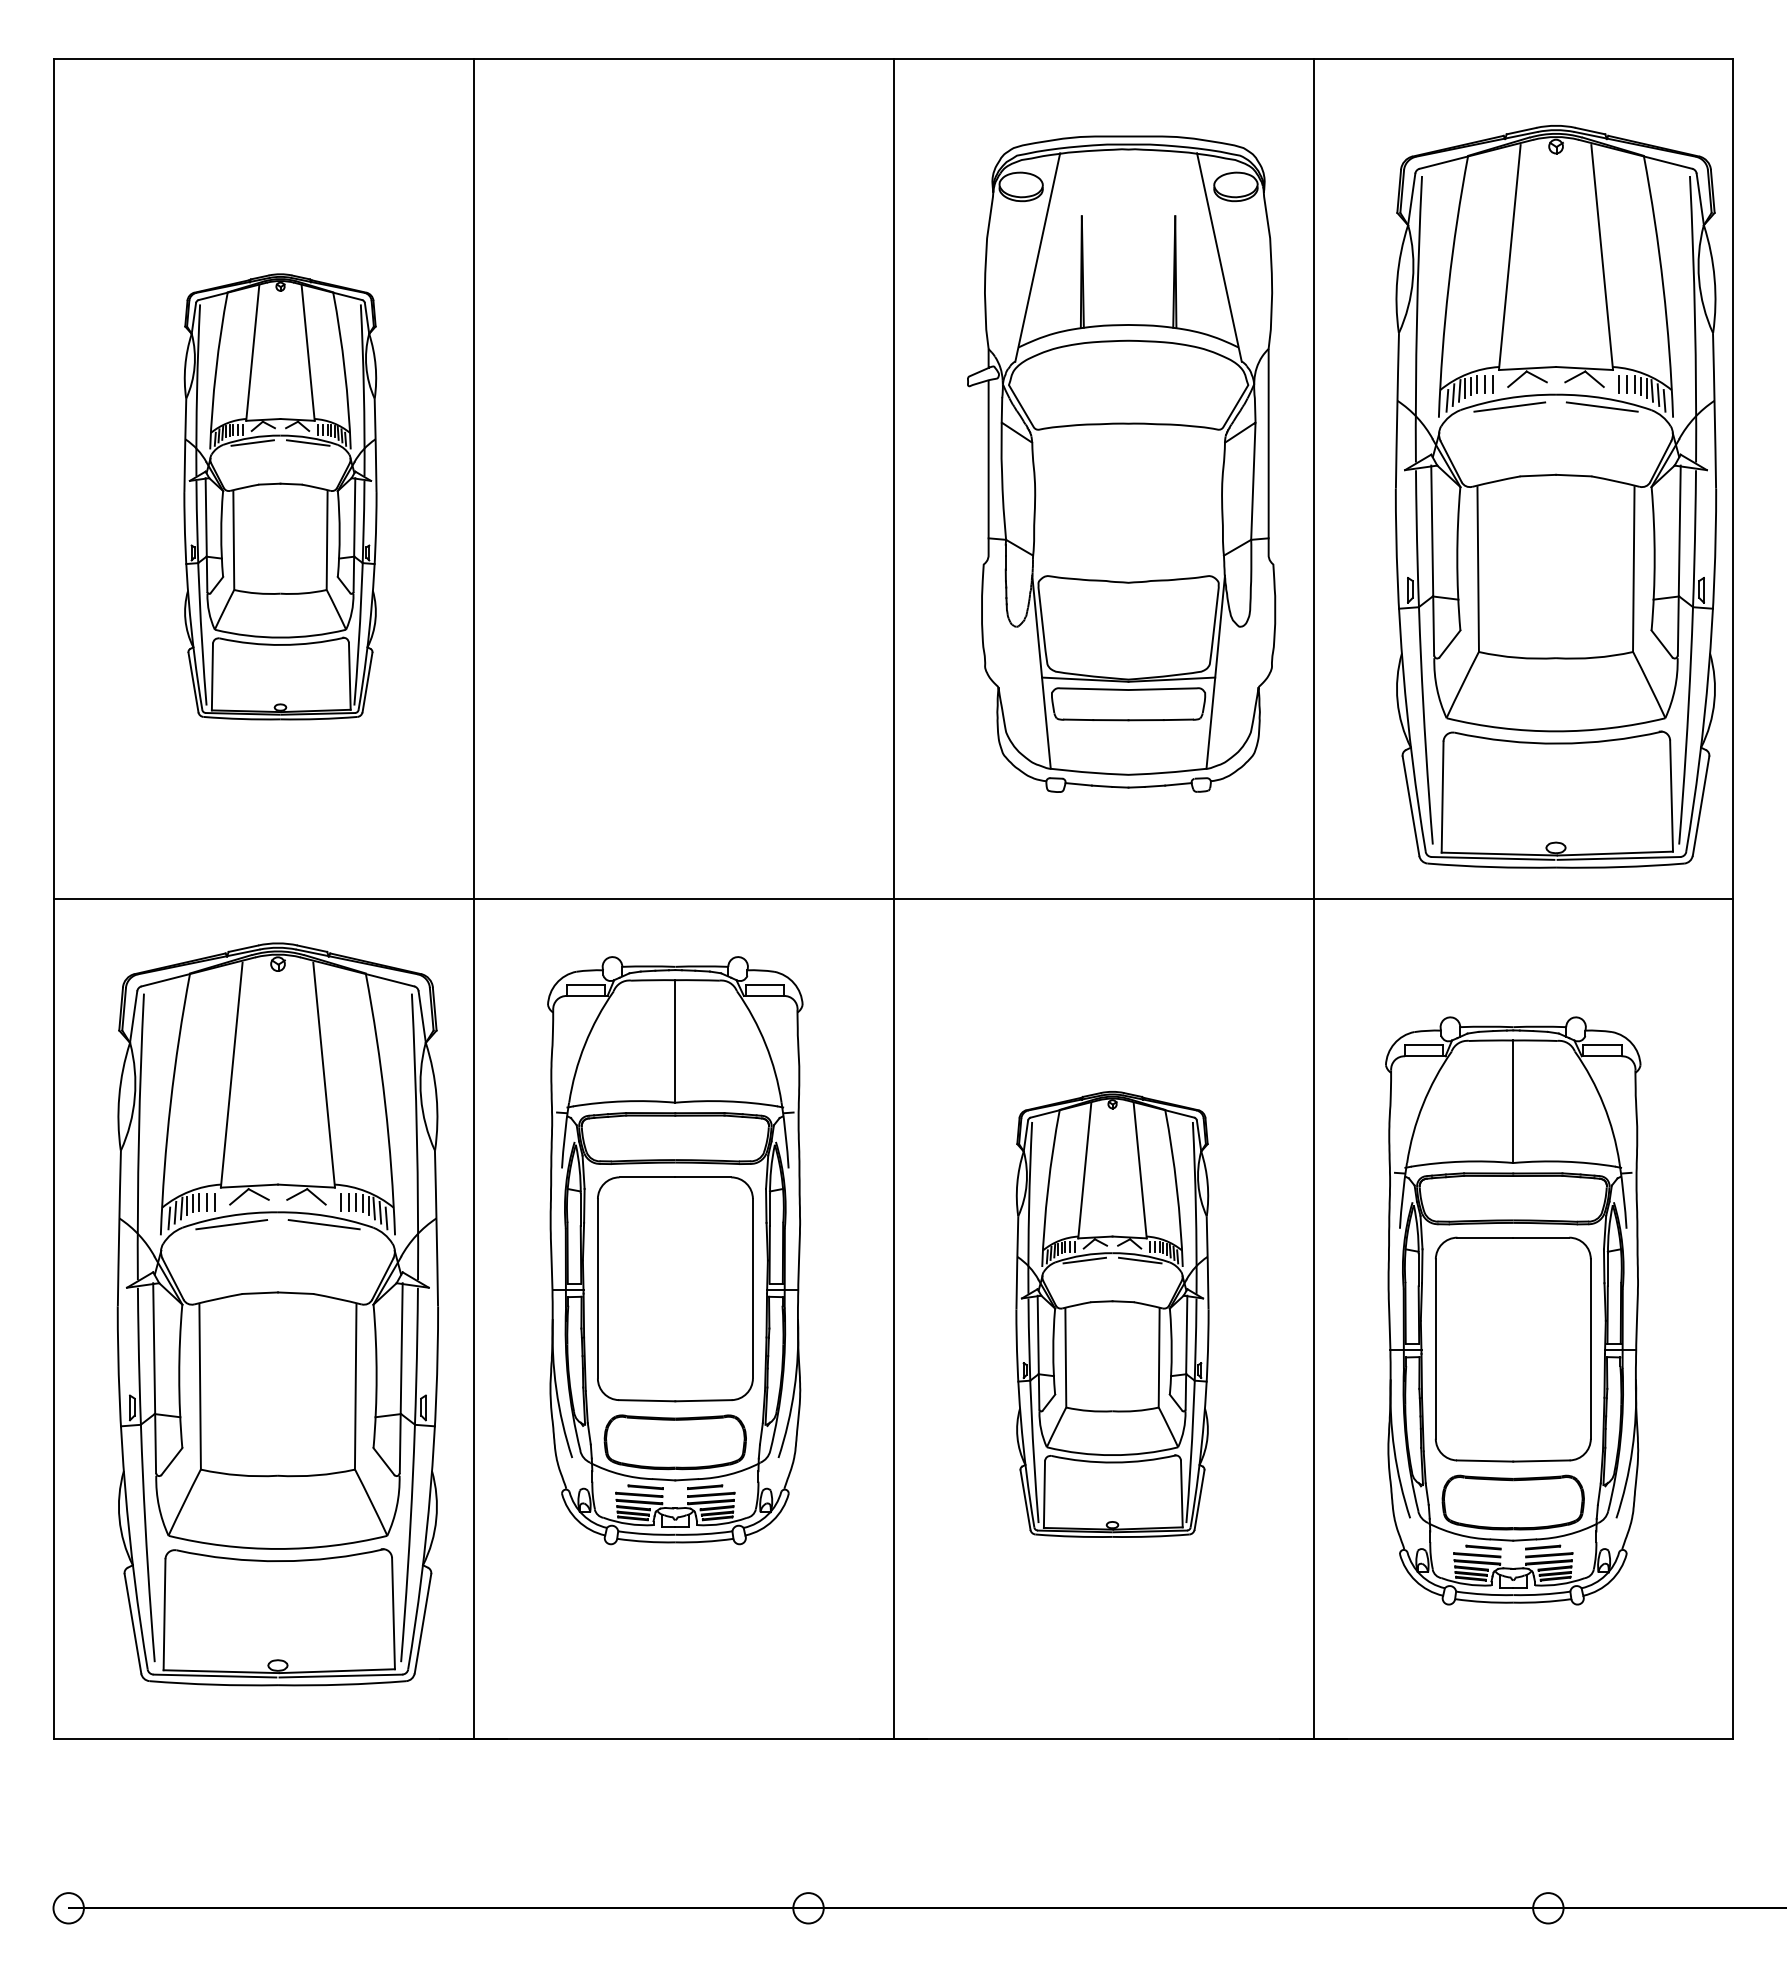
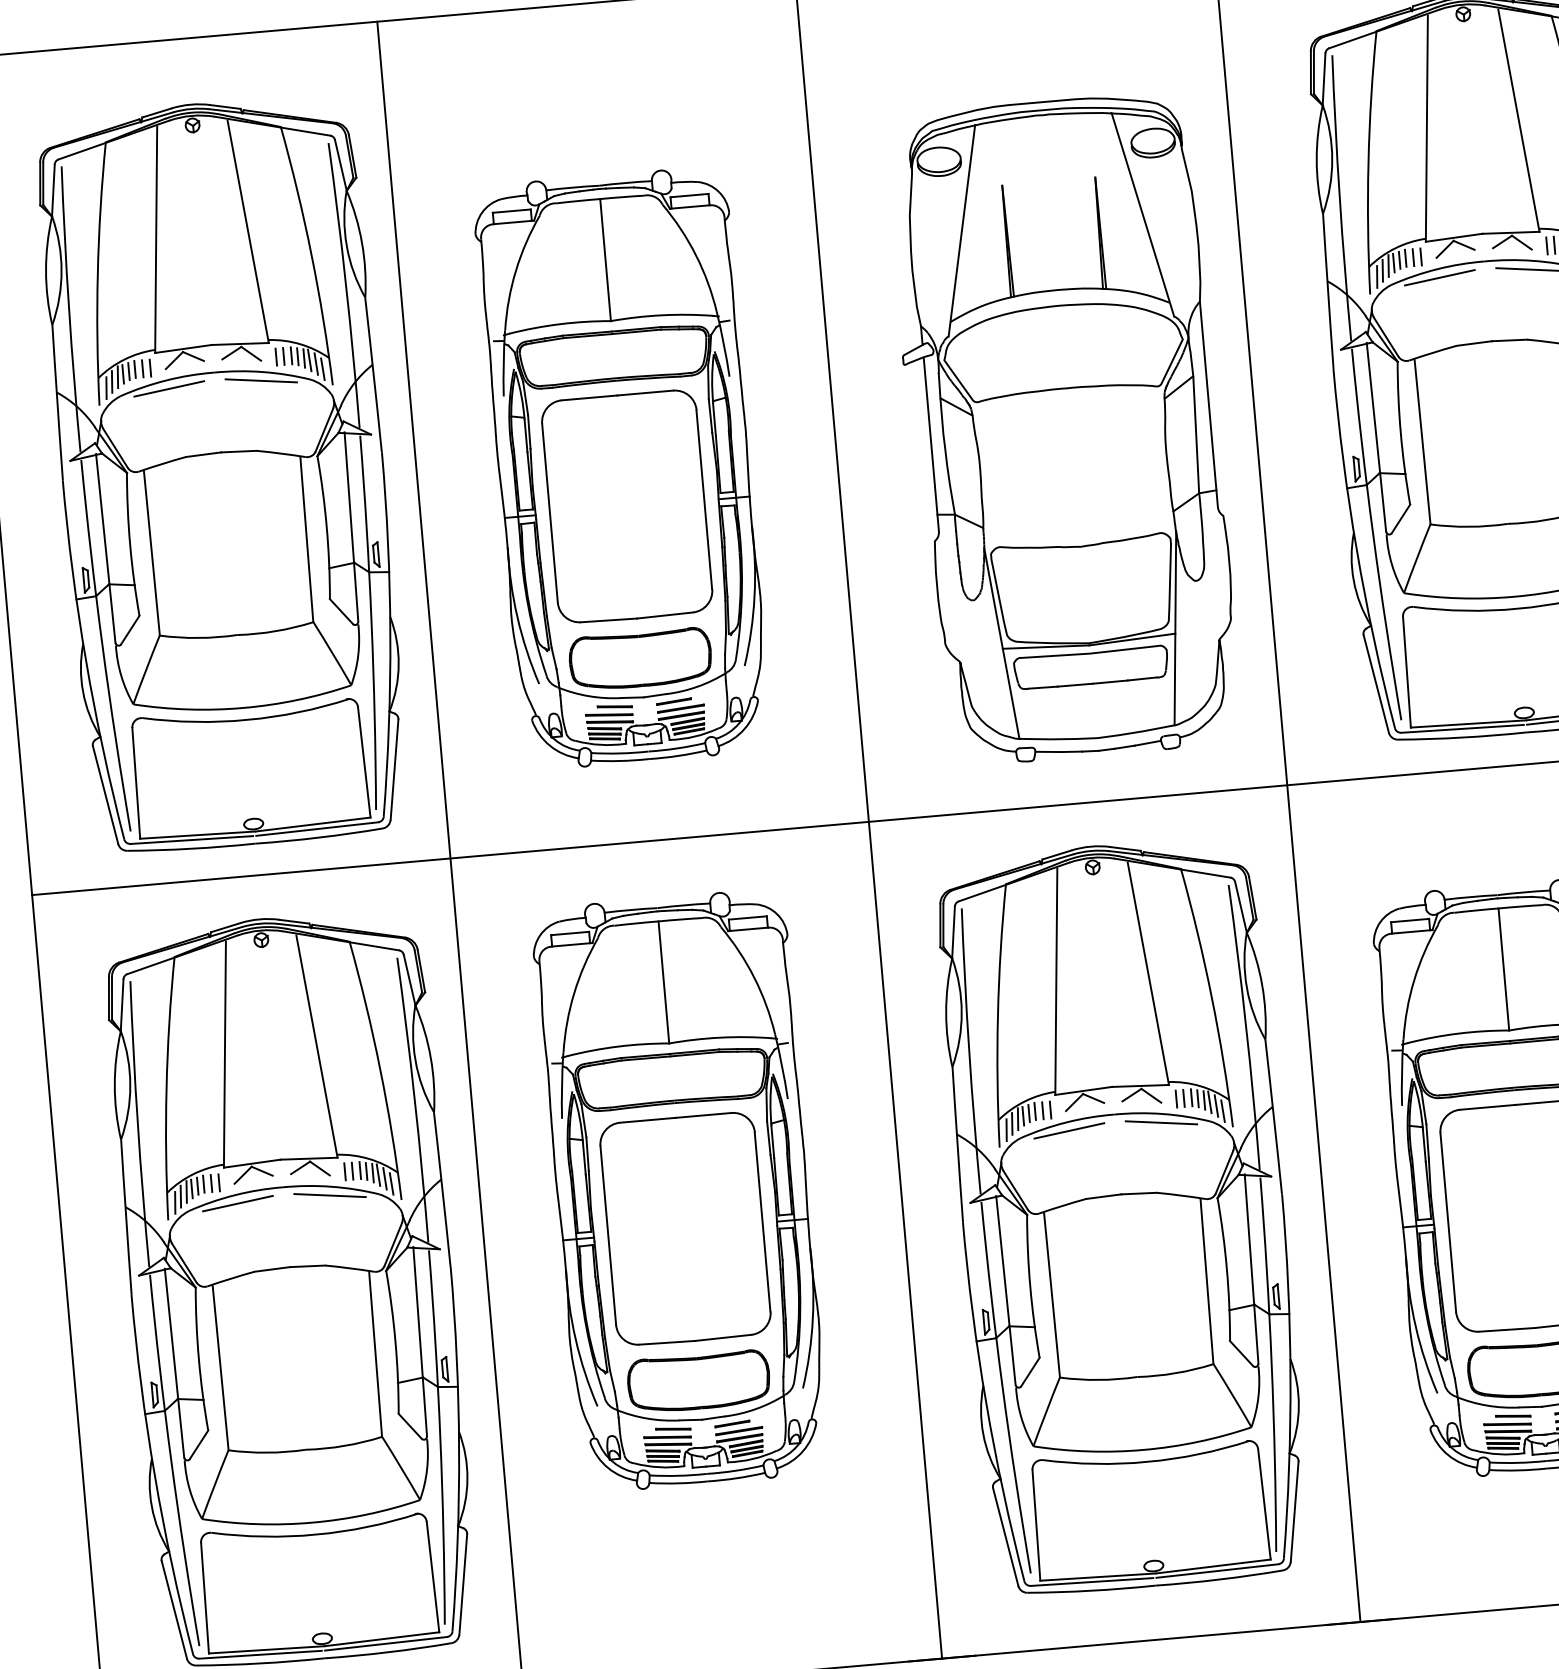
part: (1121, 463) -> (1063, 428), moved
part: (280, 496) -> (223, 473), size x1.67
part: (680, 525) -> (624, 468), added
part: (1112, 1314) -> (1123, 1216), size x1.67

